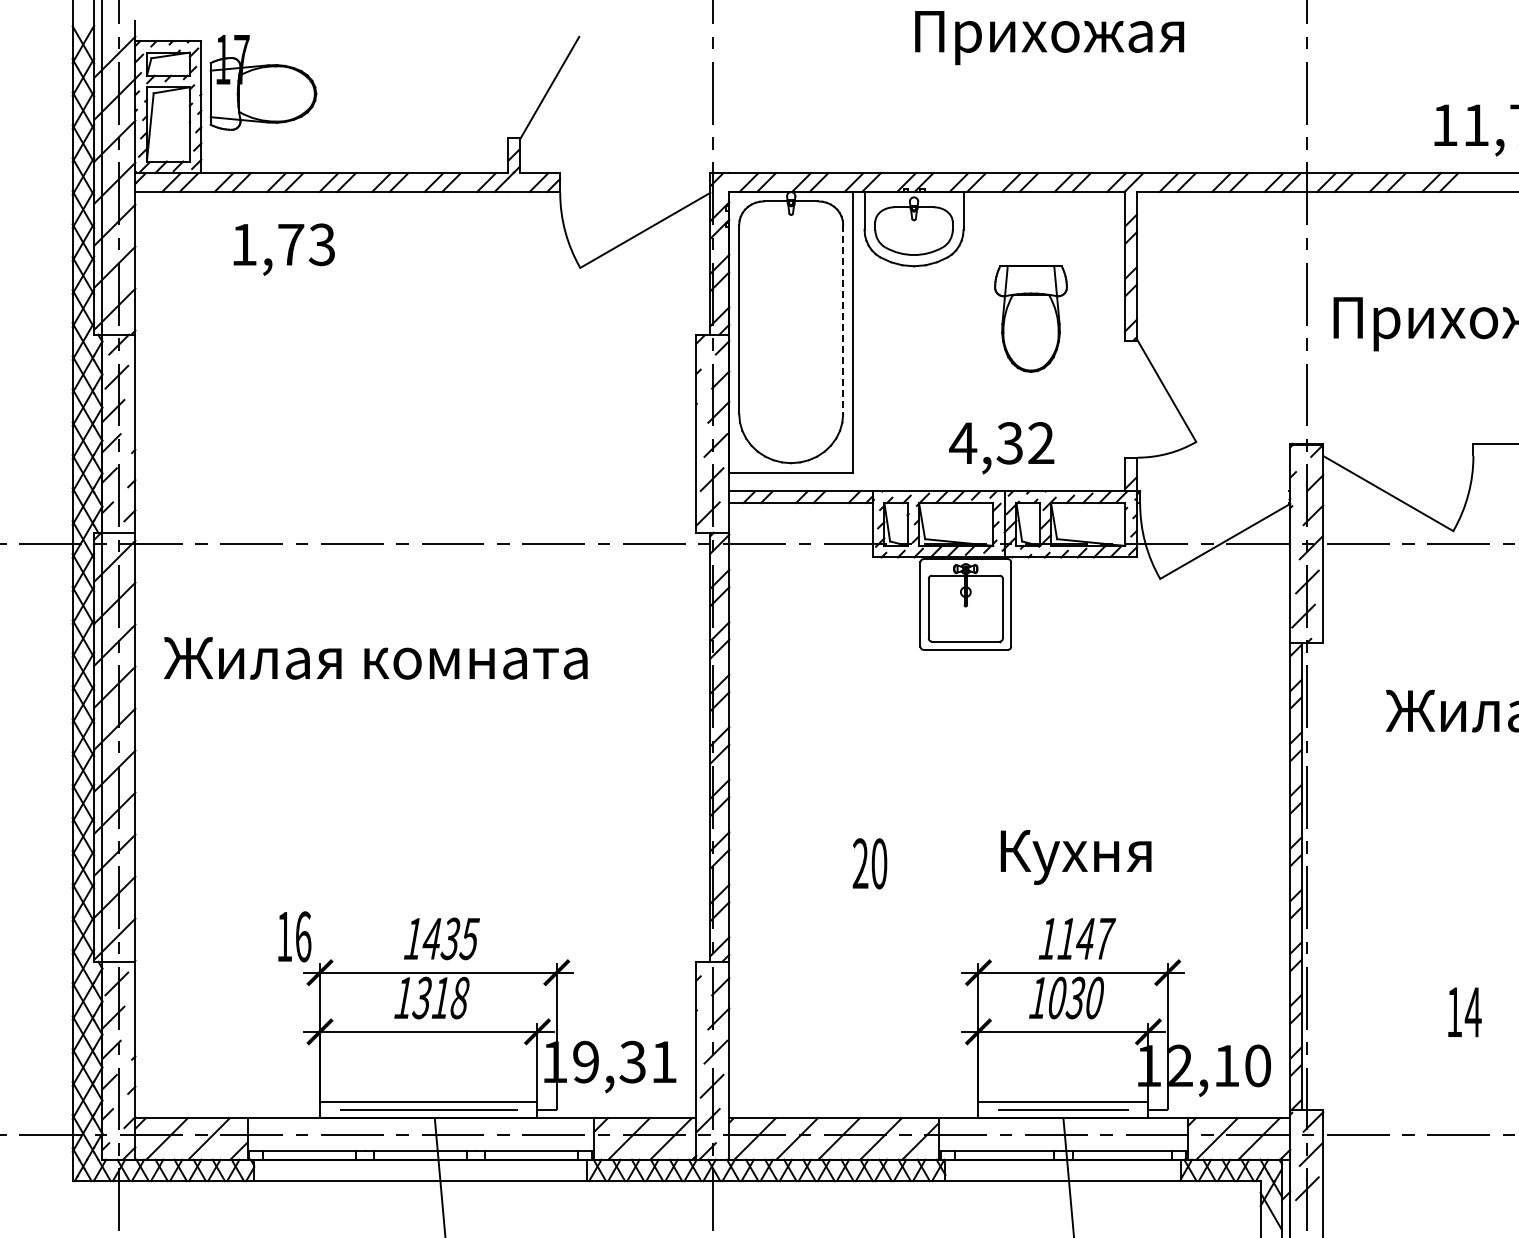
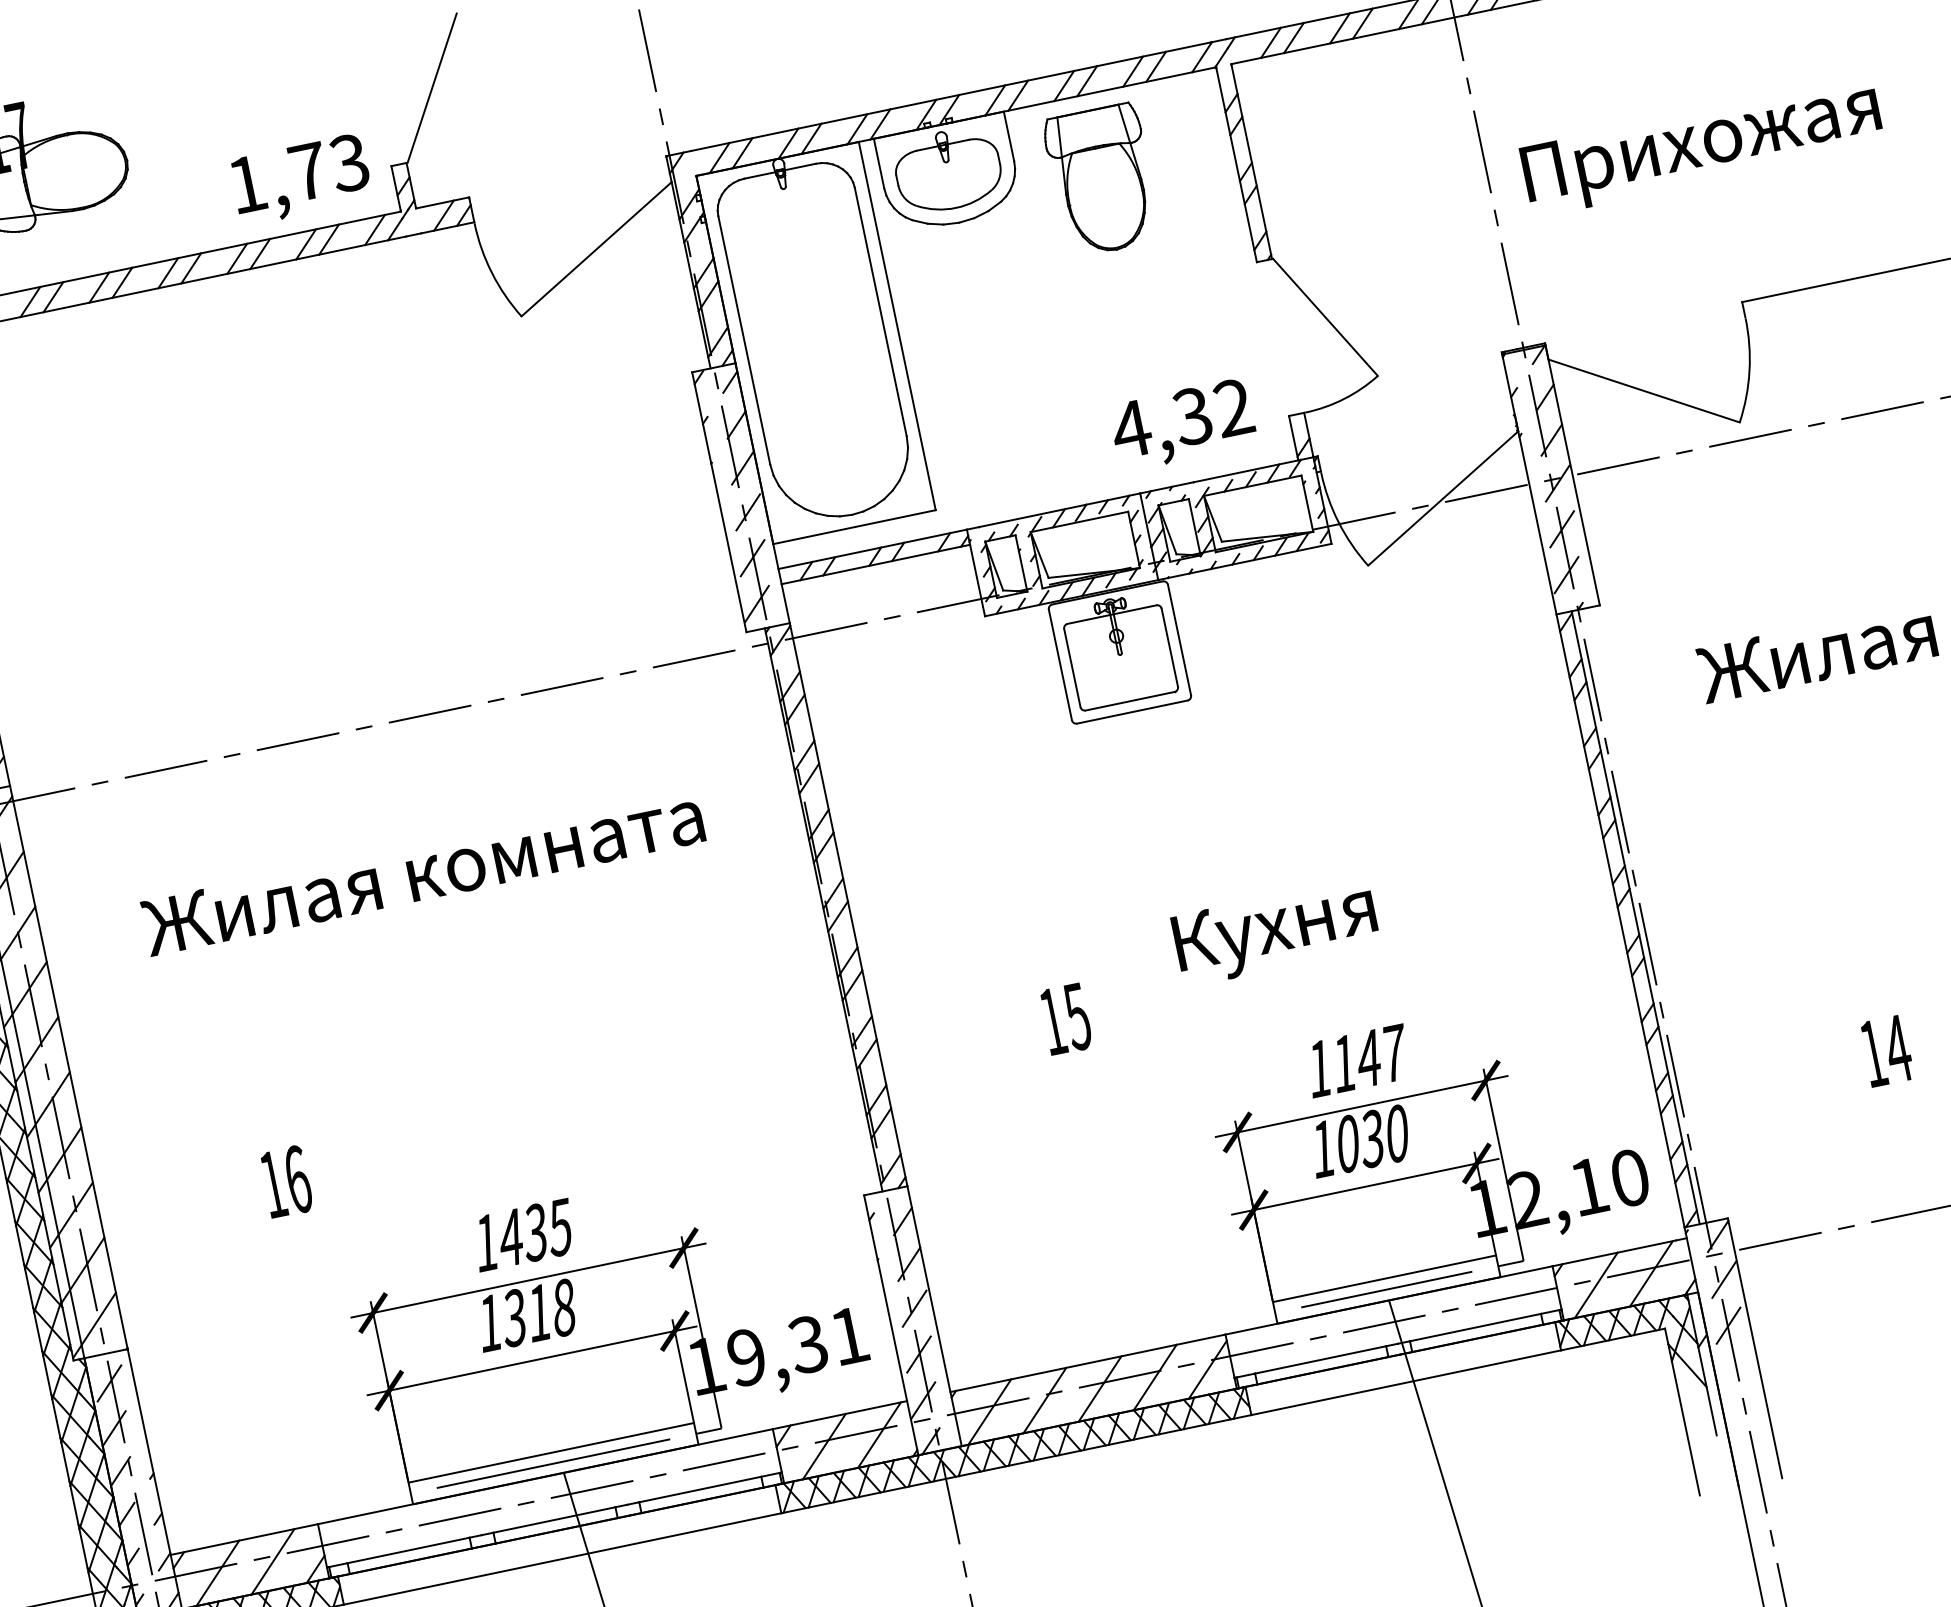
text: (283, 249) -> (300, 179), moved
part: (1030, 318) -> (1101, 179), moved
line: (843, 319) -> (881, 311), dashed -> solid
text: (1001, 448) -> (1183, 425), moved
text: (375, 658) -> (422, 872), moved
text: (1075, 857) -> (1275, 932), moved
text: (869, 863) -> (1064, 1018), 20 -> 15
text: (294, 936) -> (286, 1181), moved

